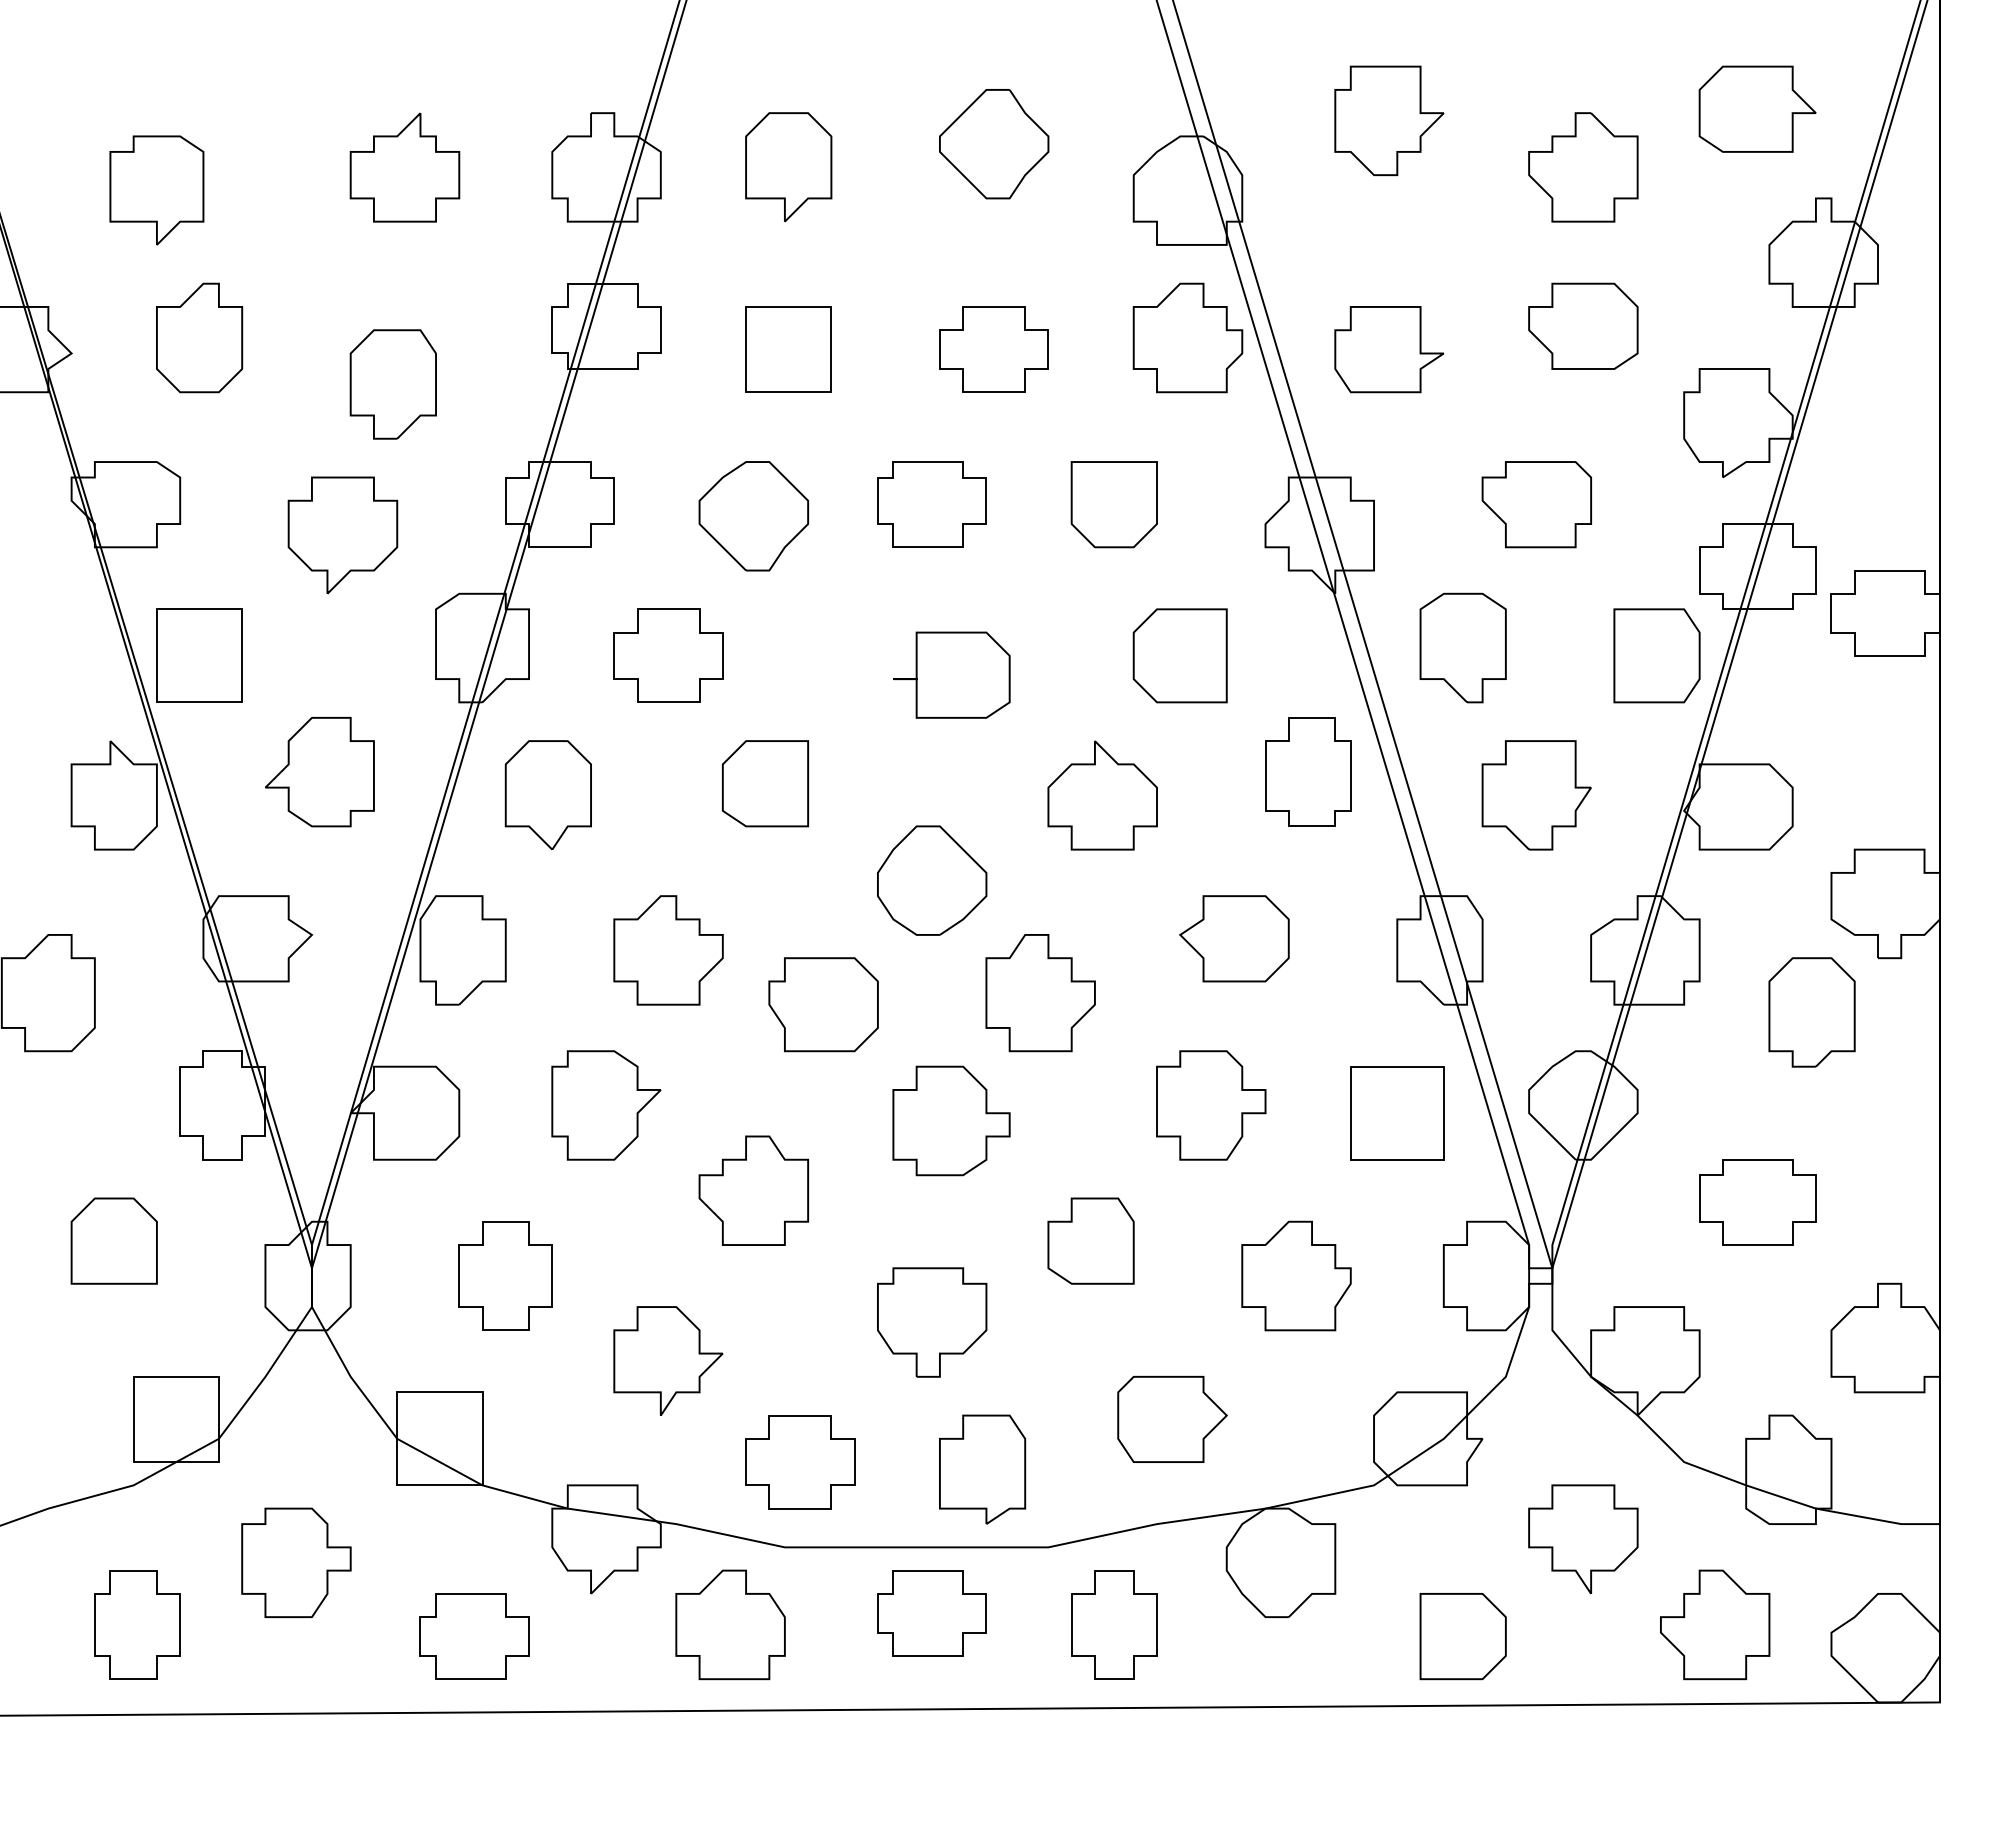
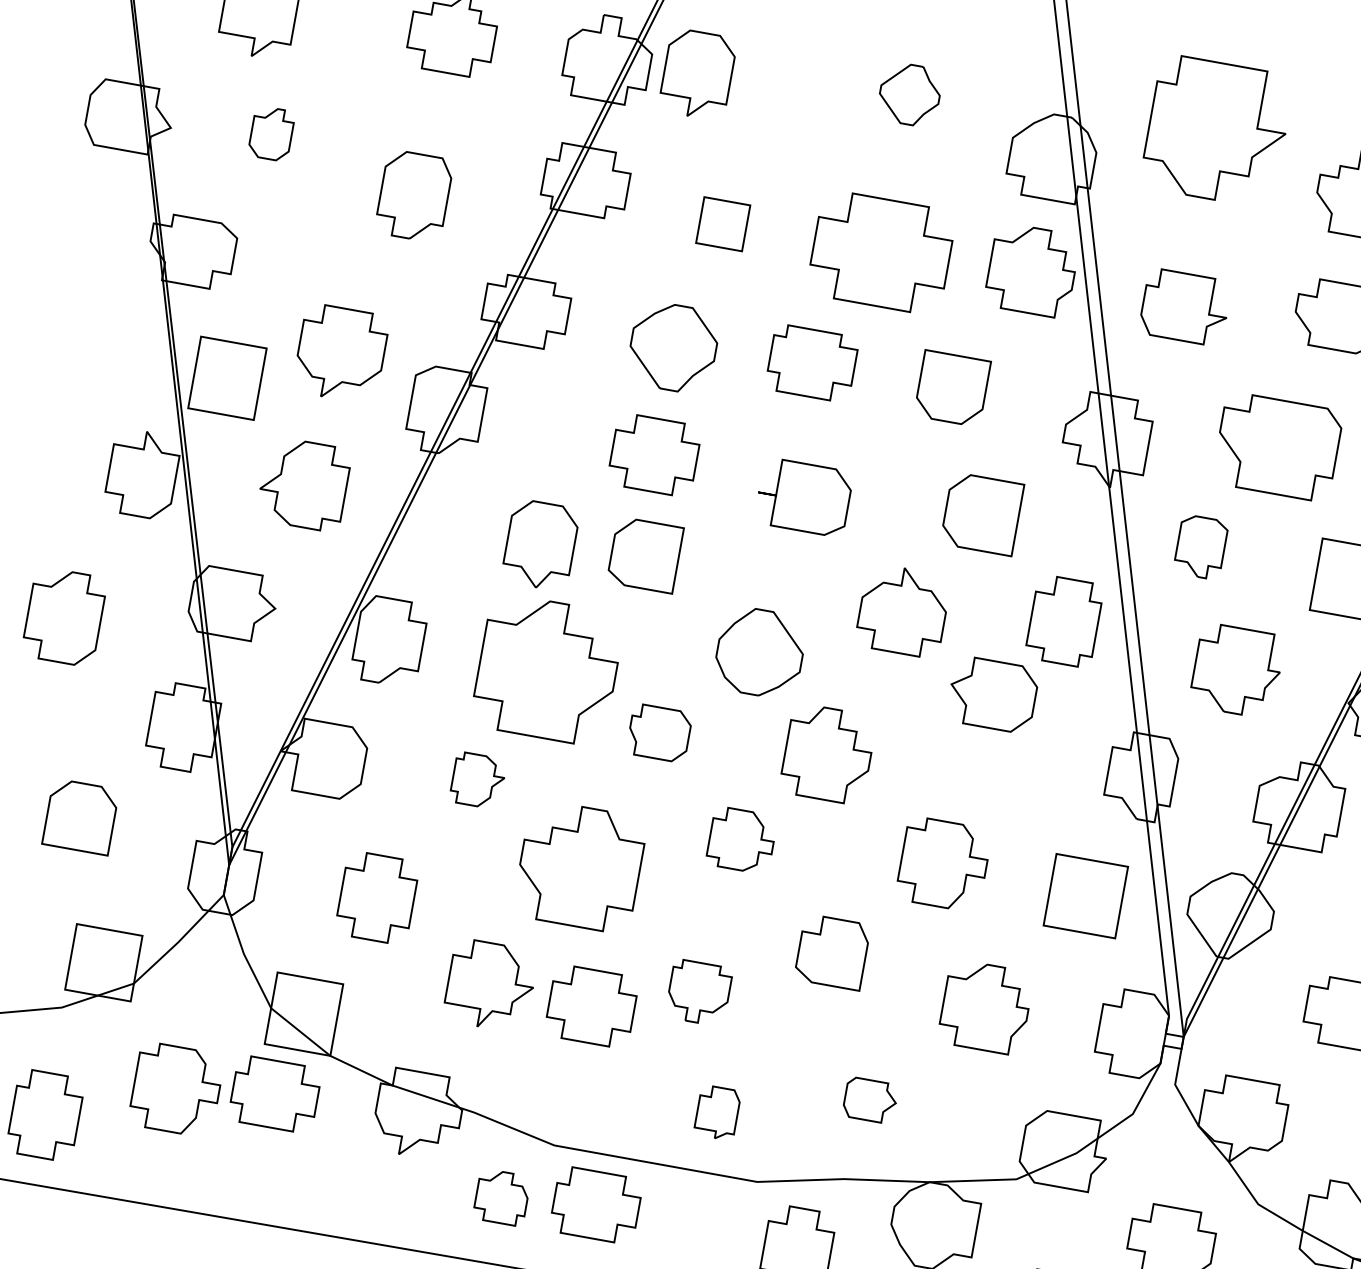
part: (1389, 120) -> (1217, 131), size x1.6
part: (994, 144) -> (910, 94), size x0.7
part: (788, 167) -> (697, 74), moved
part: (199, 337) -> (271, 133), size x0.6
part: (788, 349) -> (723, 224), size x0.7
part: (993, 349) -> (880, 252), size x1.6
part: (1536, 504) -> (1277, 447), size x1.4
part: (342, 535) -> (340, 353), moved
part: (1462, 647) -> (1200, 546), size x0.7
part: (668, 655) -> (654, 454), moved
part: (547, 794) -> (539, 544), moved
part: (1234, 938) -> (992, 694), moved
part: (668, 950) -> (547, 670), size x1.6
part: (823, 1004) -> (659, 733), size x0.7
part: (606, 1105) -> (478, 780), size x0.6
part: (951, 1120) -> (741, 840), size x0.7
part: (753, 1190) -> (579, 866), size x1.4
part: (932, 1322) -> (699, 992), size x0.7
part: (1172, 1418) -> (870, 1099), size x0.6
part: (800, 1462) -> (591, 1006), moved
part: (982, 1469) -> (717, 1112), size x0.6
part: (931, 1613) -> (595, 1205), moved
part: (730, 1624) -> (501, 1197), size x0.6
part: (474, 1636) -> (274, 1094), moved

